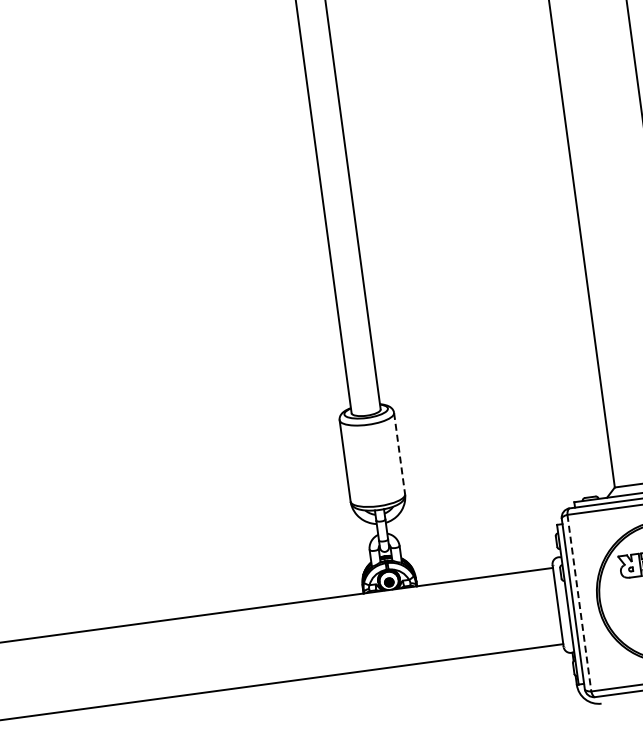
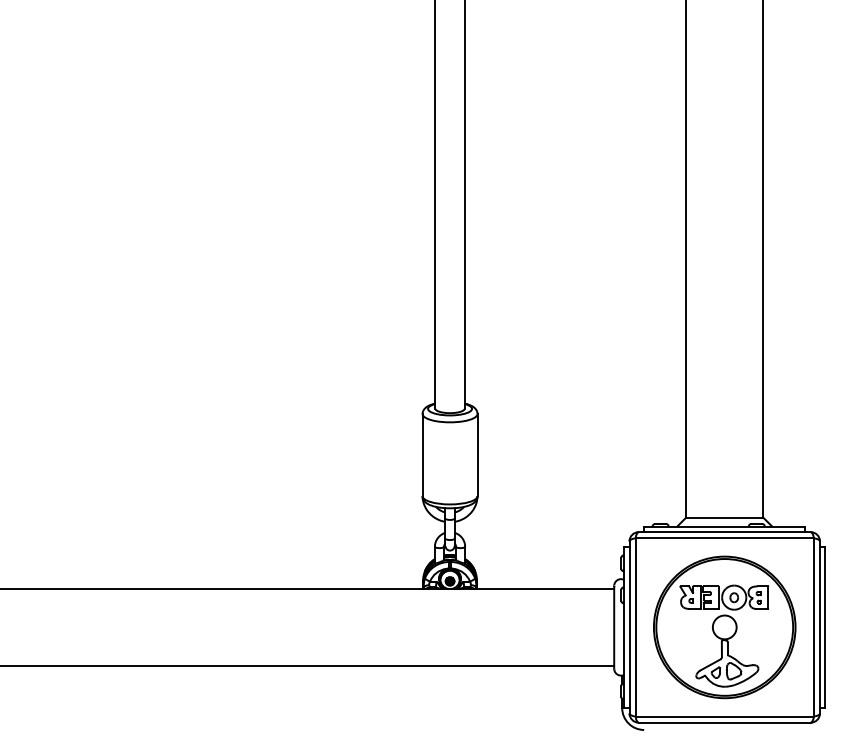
line: (399, 453) -> (477, 455), dashed -> solid
line: (579, 603) -> (635, 627), dashed -> solid

